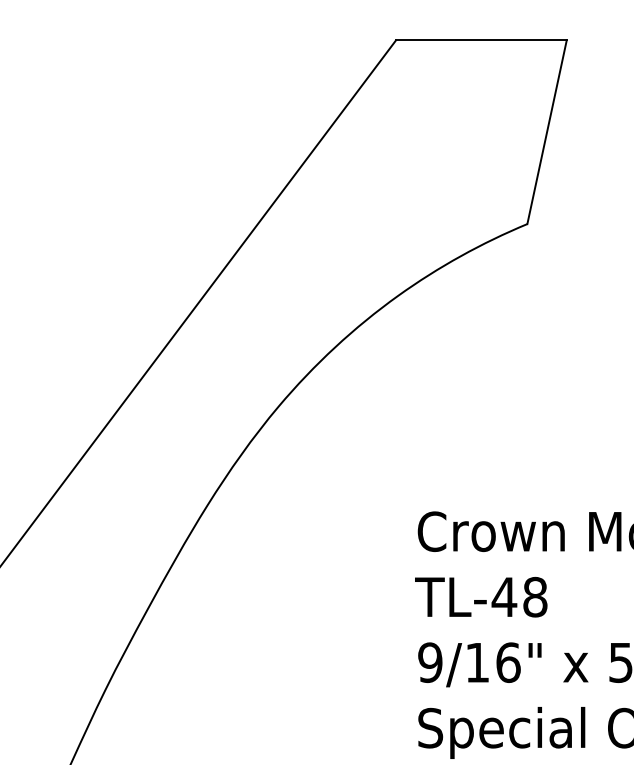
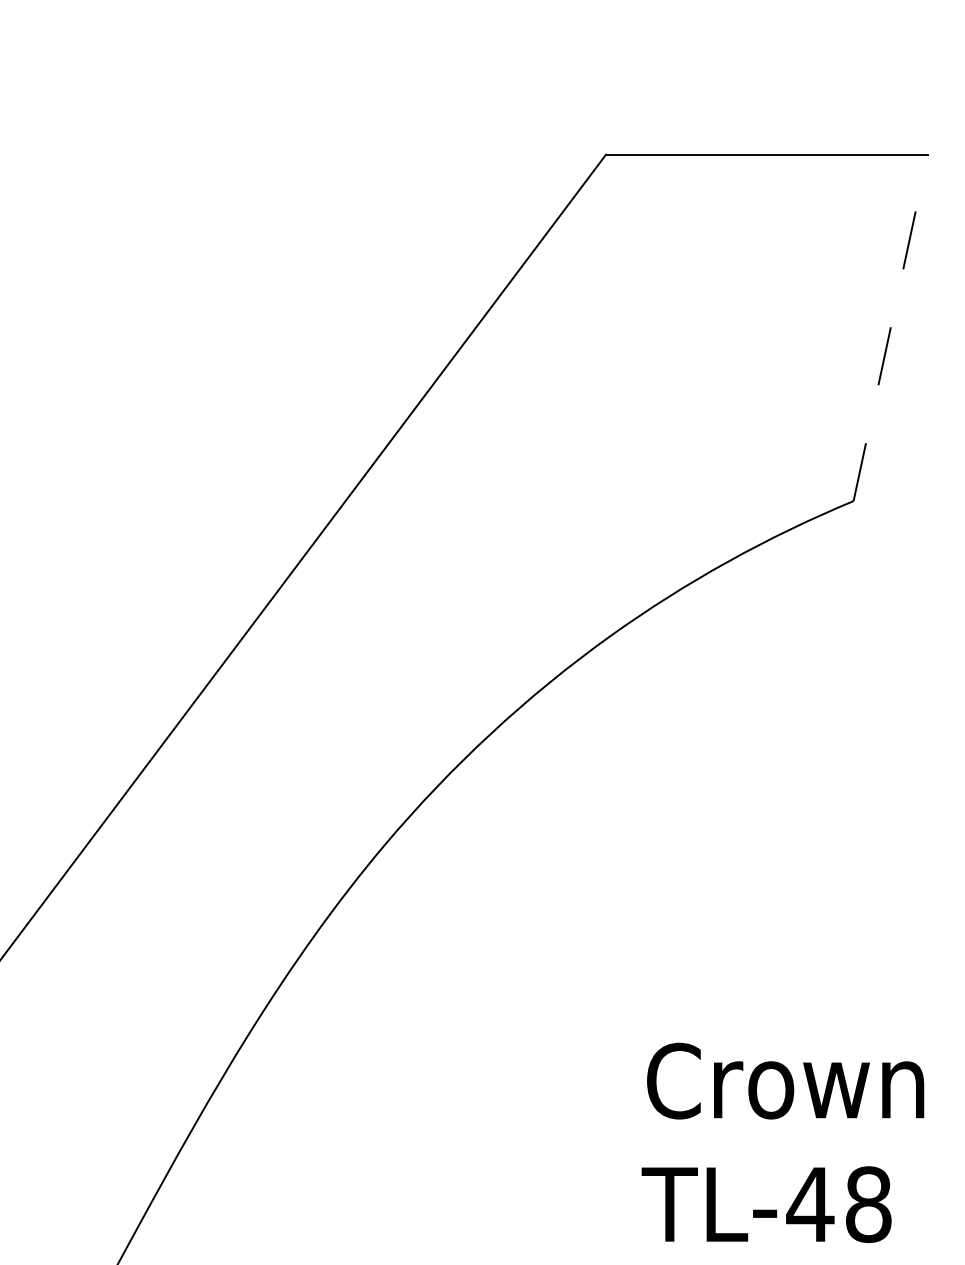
line: (547, 132) -> (891, 328), solid -> dashed

